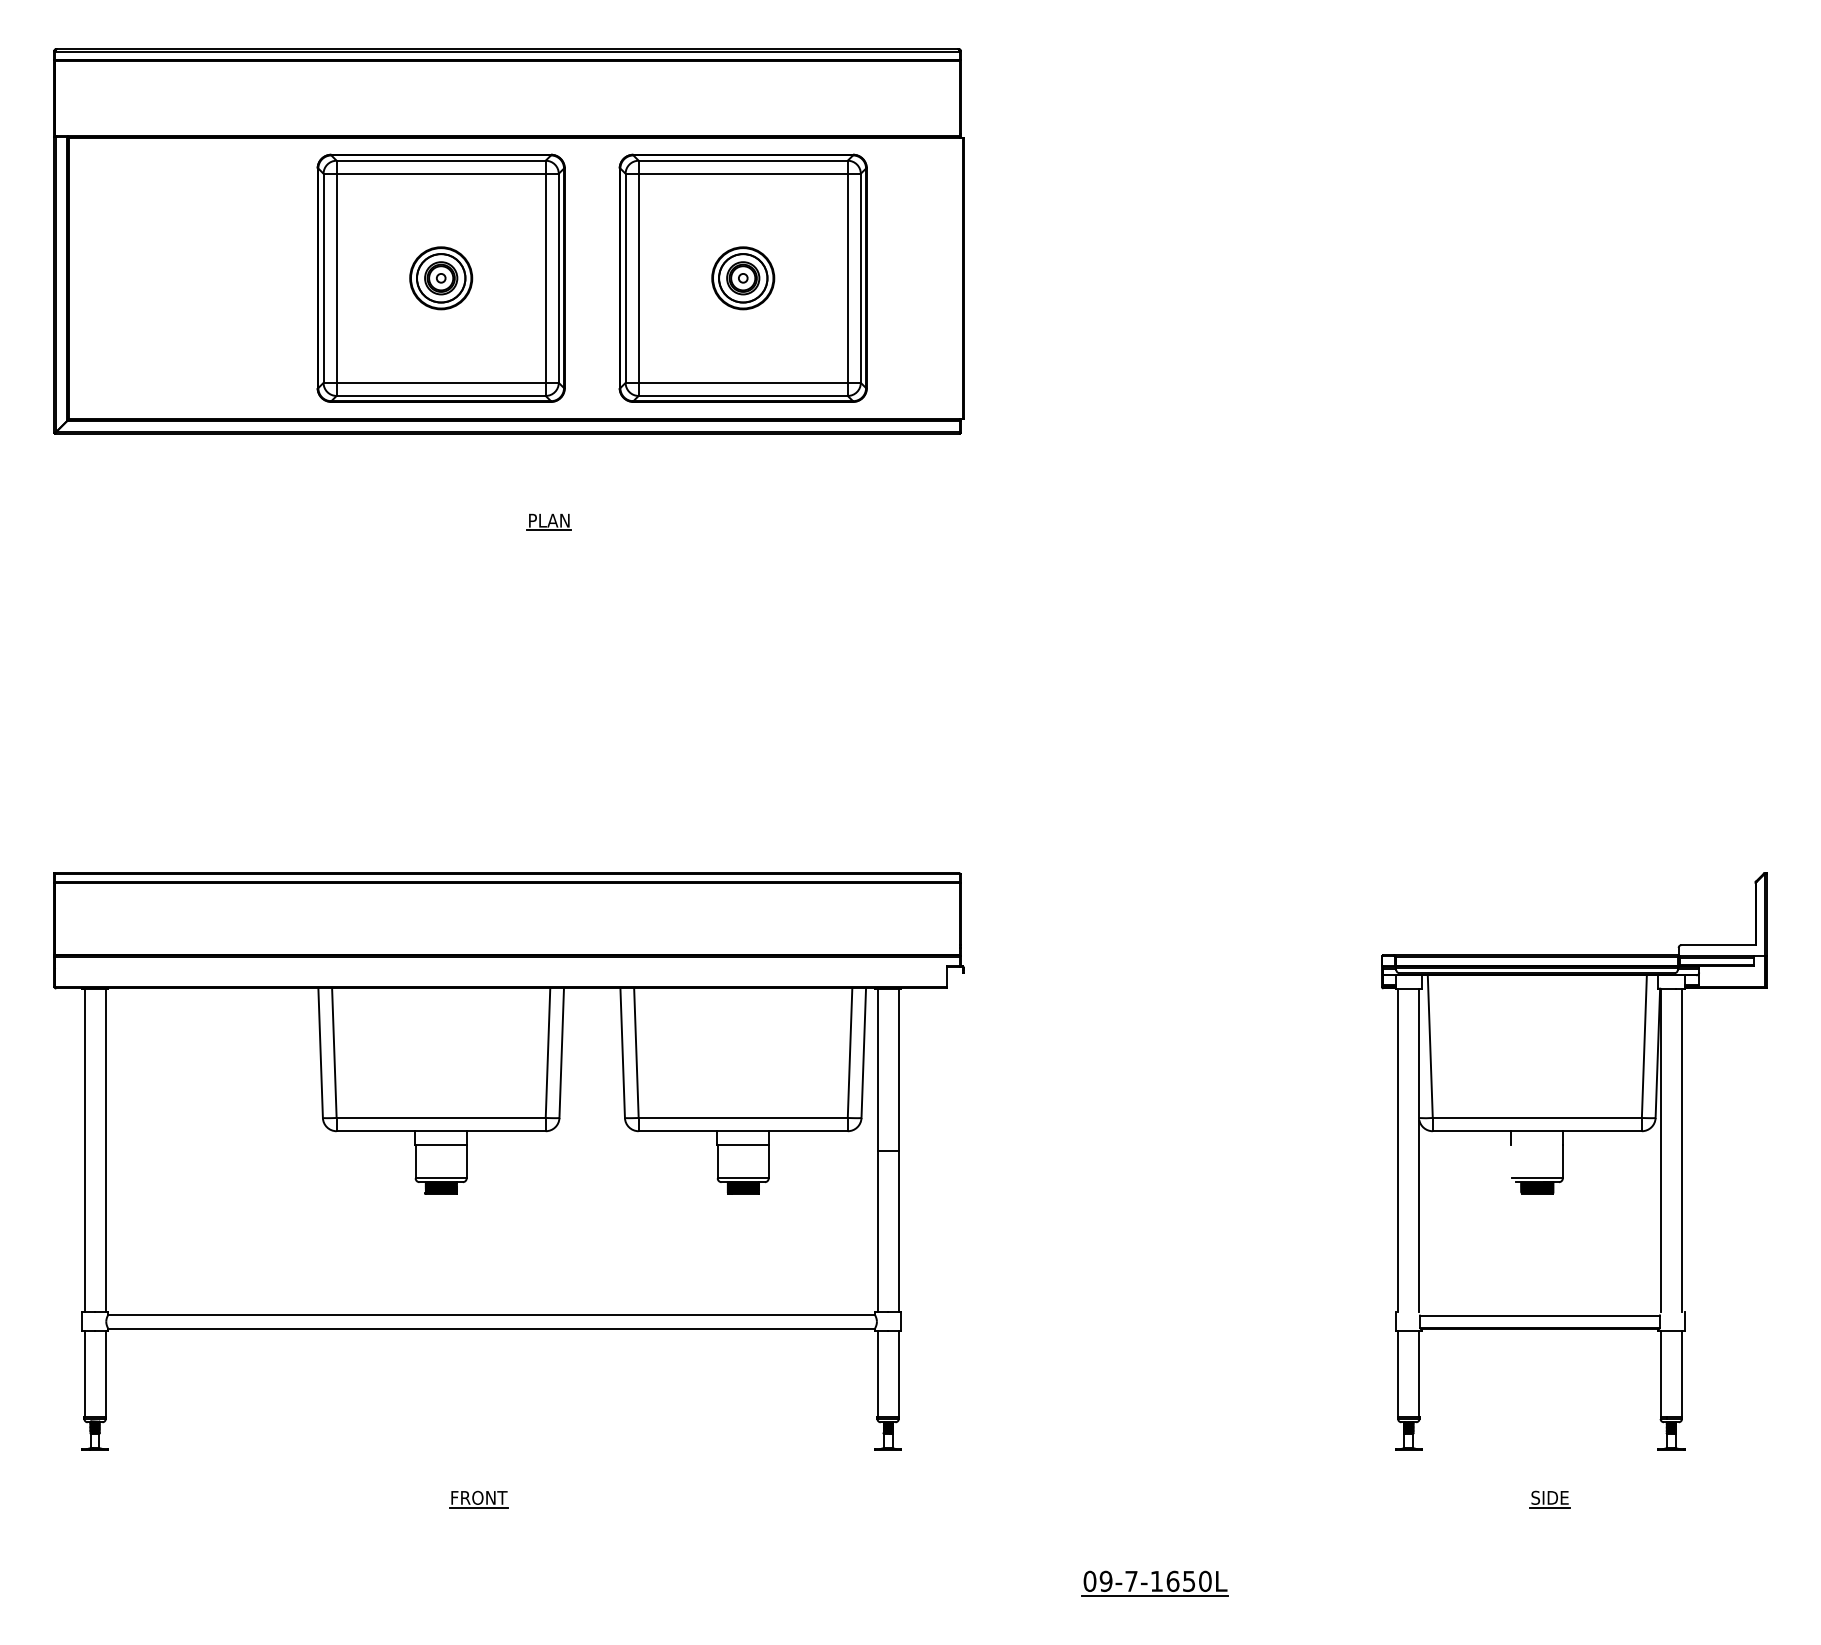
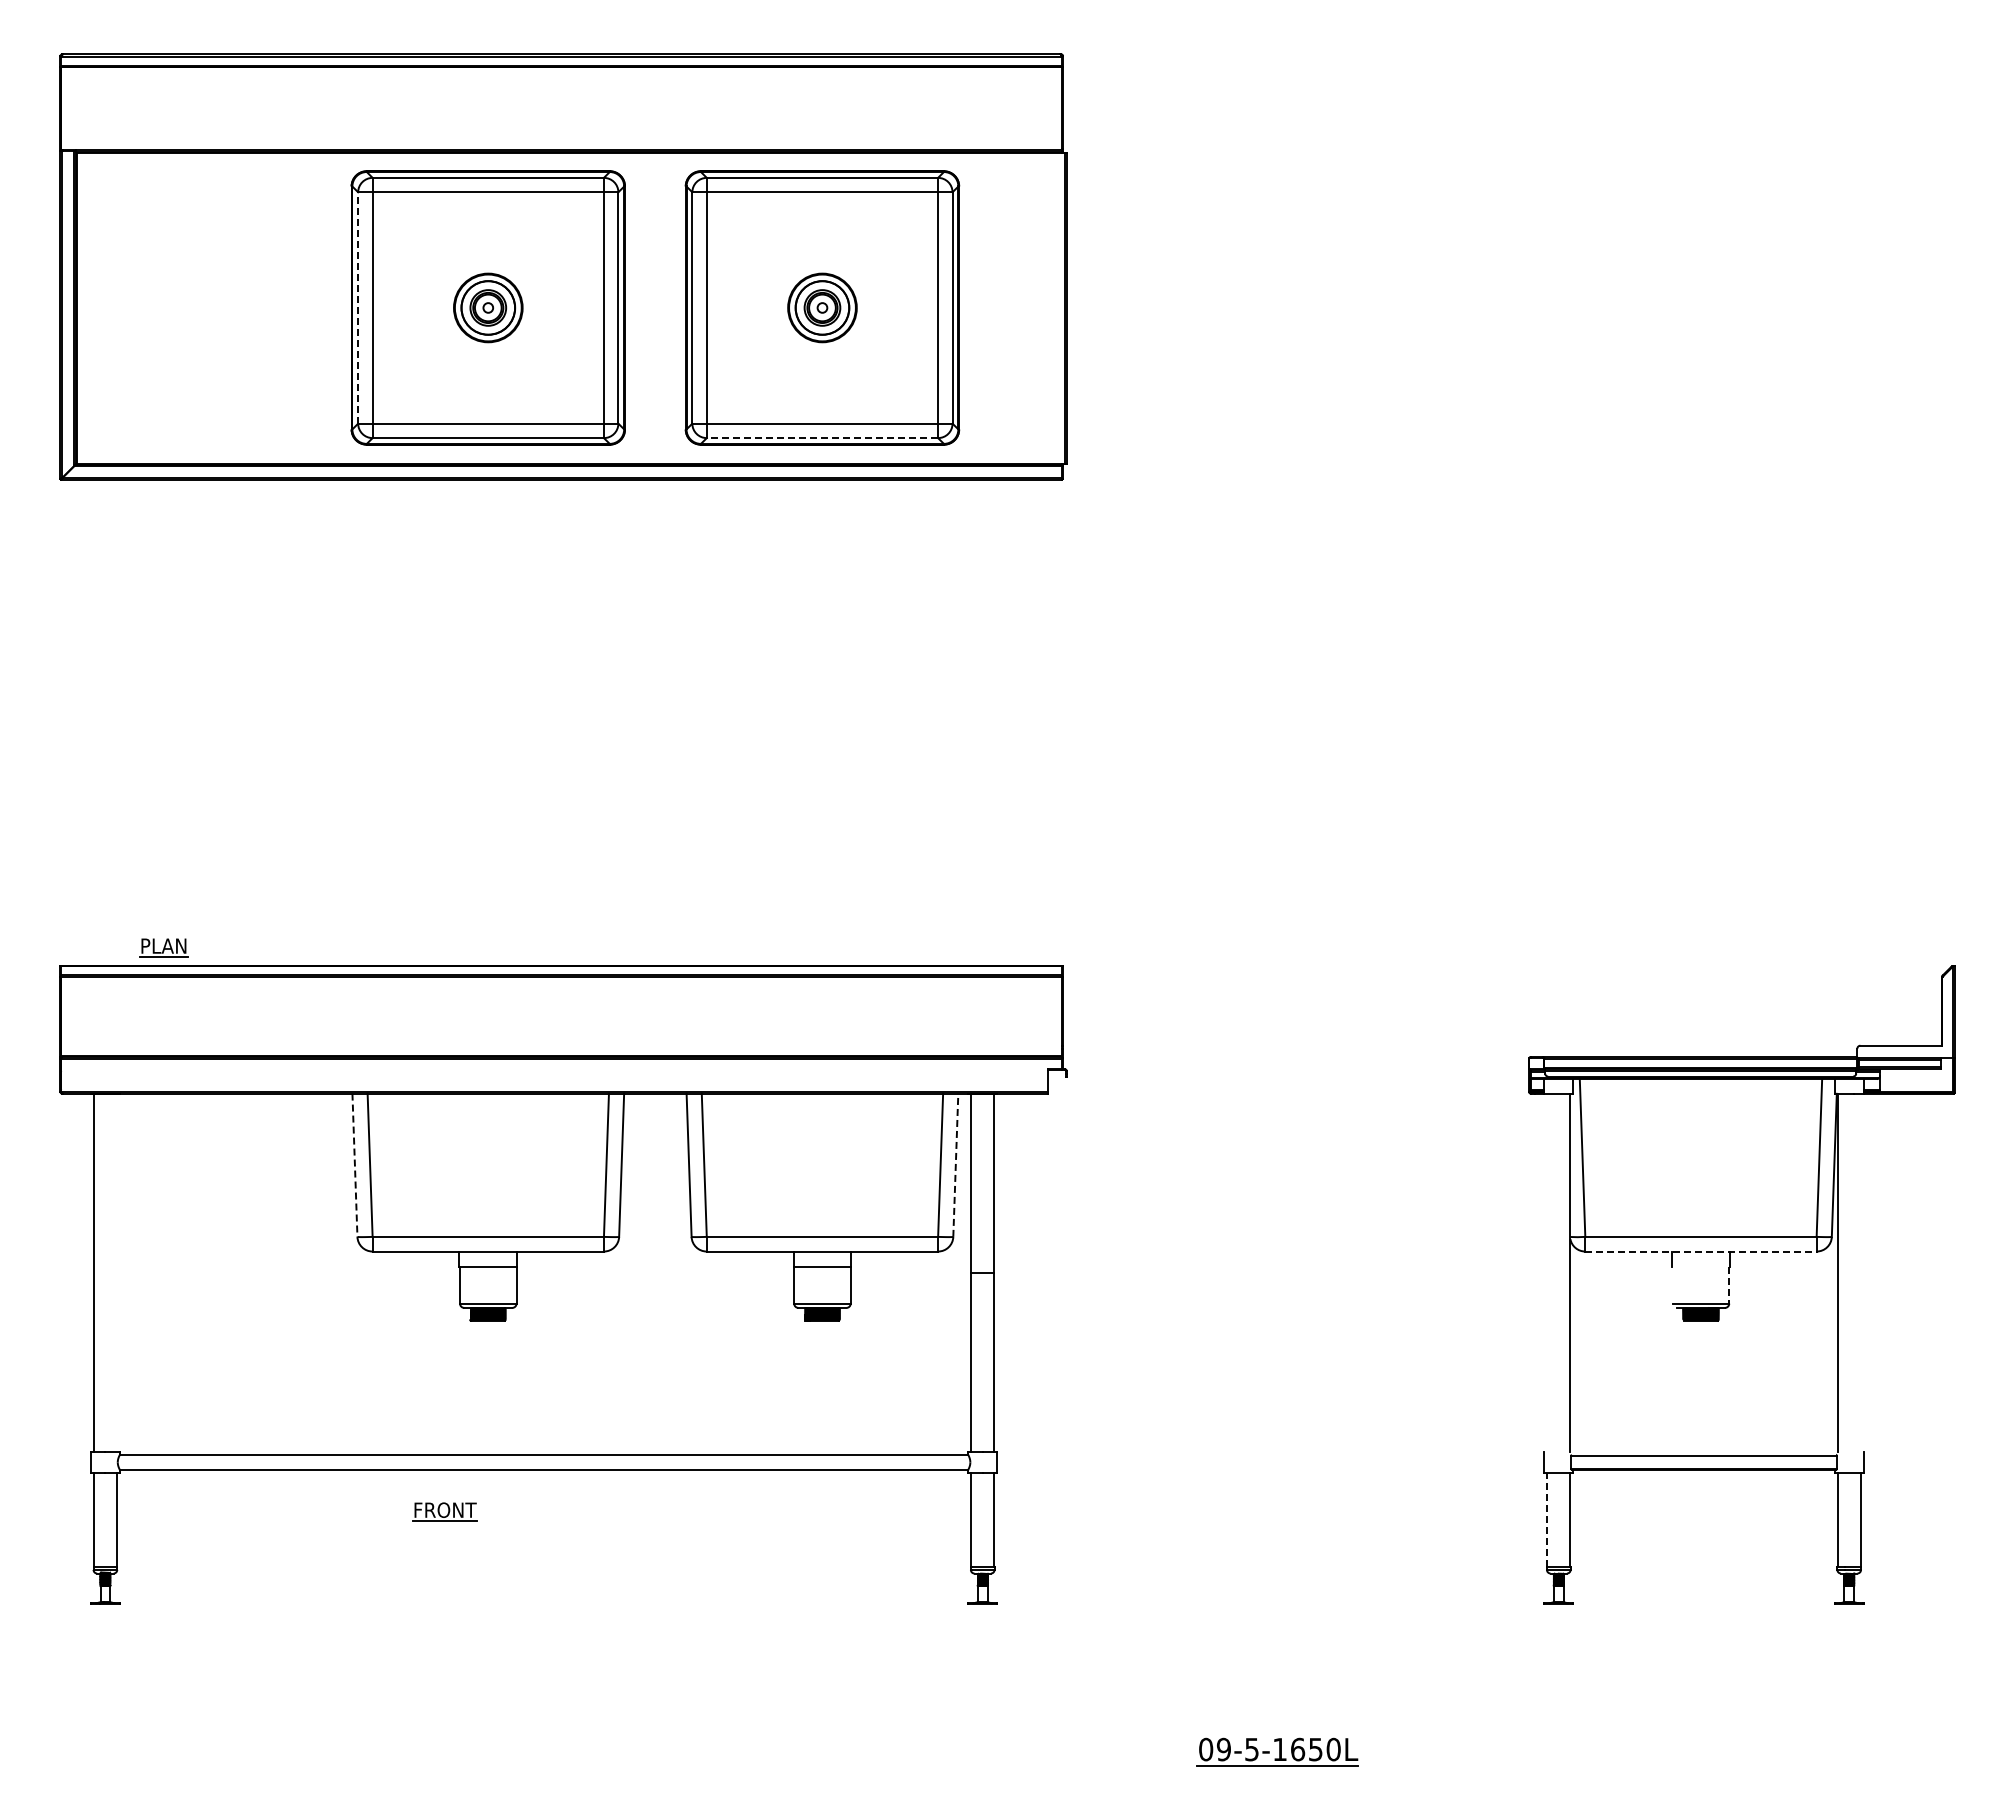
line: (323, 277) -> (358, 307), solid -> dashed
line: (743, 396) -> (822, 438), solid -> dashed
part: (548, 521) -> (163, 947), moved
line: (320, 1053) -> (354, 1165), solid -> dashed
line: (863, 1053) -> (955, 1165), solid -> dashed
line: (1536, 1131) -> (1700, 1251), solid -> dashed
line: (105, 1150) -> (116, 1272), removed
line: (1398, 1150) -> (1547, 1272), removed
line: (1681, 1150) -> (1860, 1272), removed
line: (1563, 1161) -> (1729, 1285), solid -> dashed
line: (1398, 1373) -> (1547, 1519), solid -> dashed
part: (478, 1499) -> (444, 1511), moved
part: (1549, 1499) -> (1714, 1658), removed
text: (1131, 1581) -> (1251, 1749), 09-7-1650L -> 09-5-1650L

